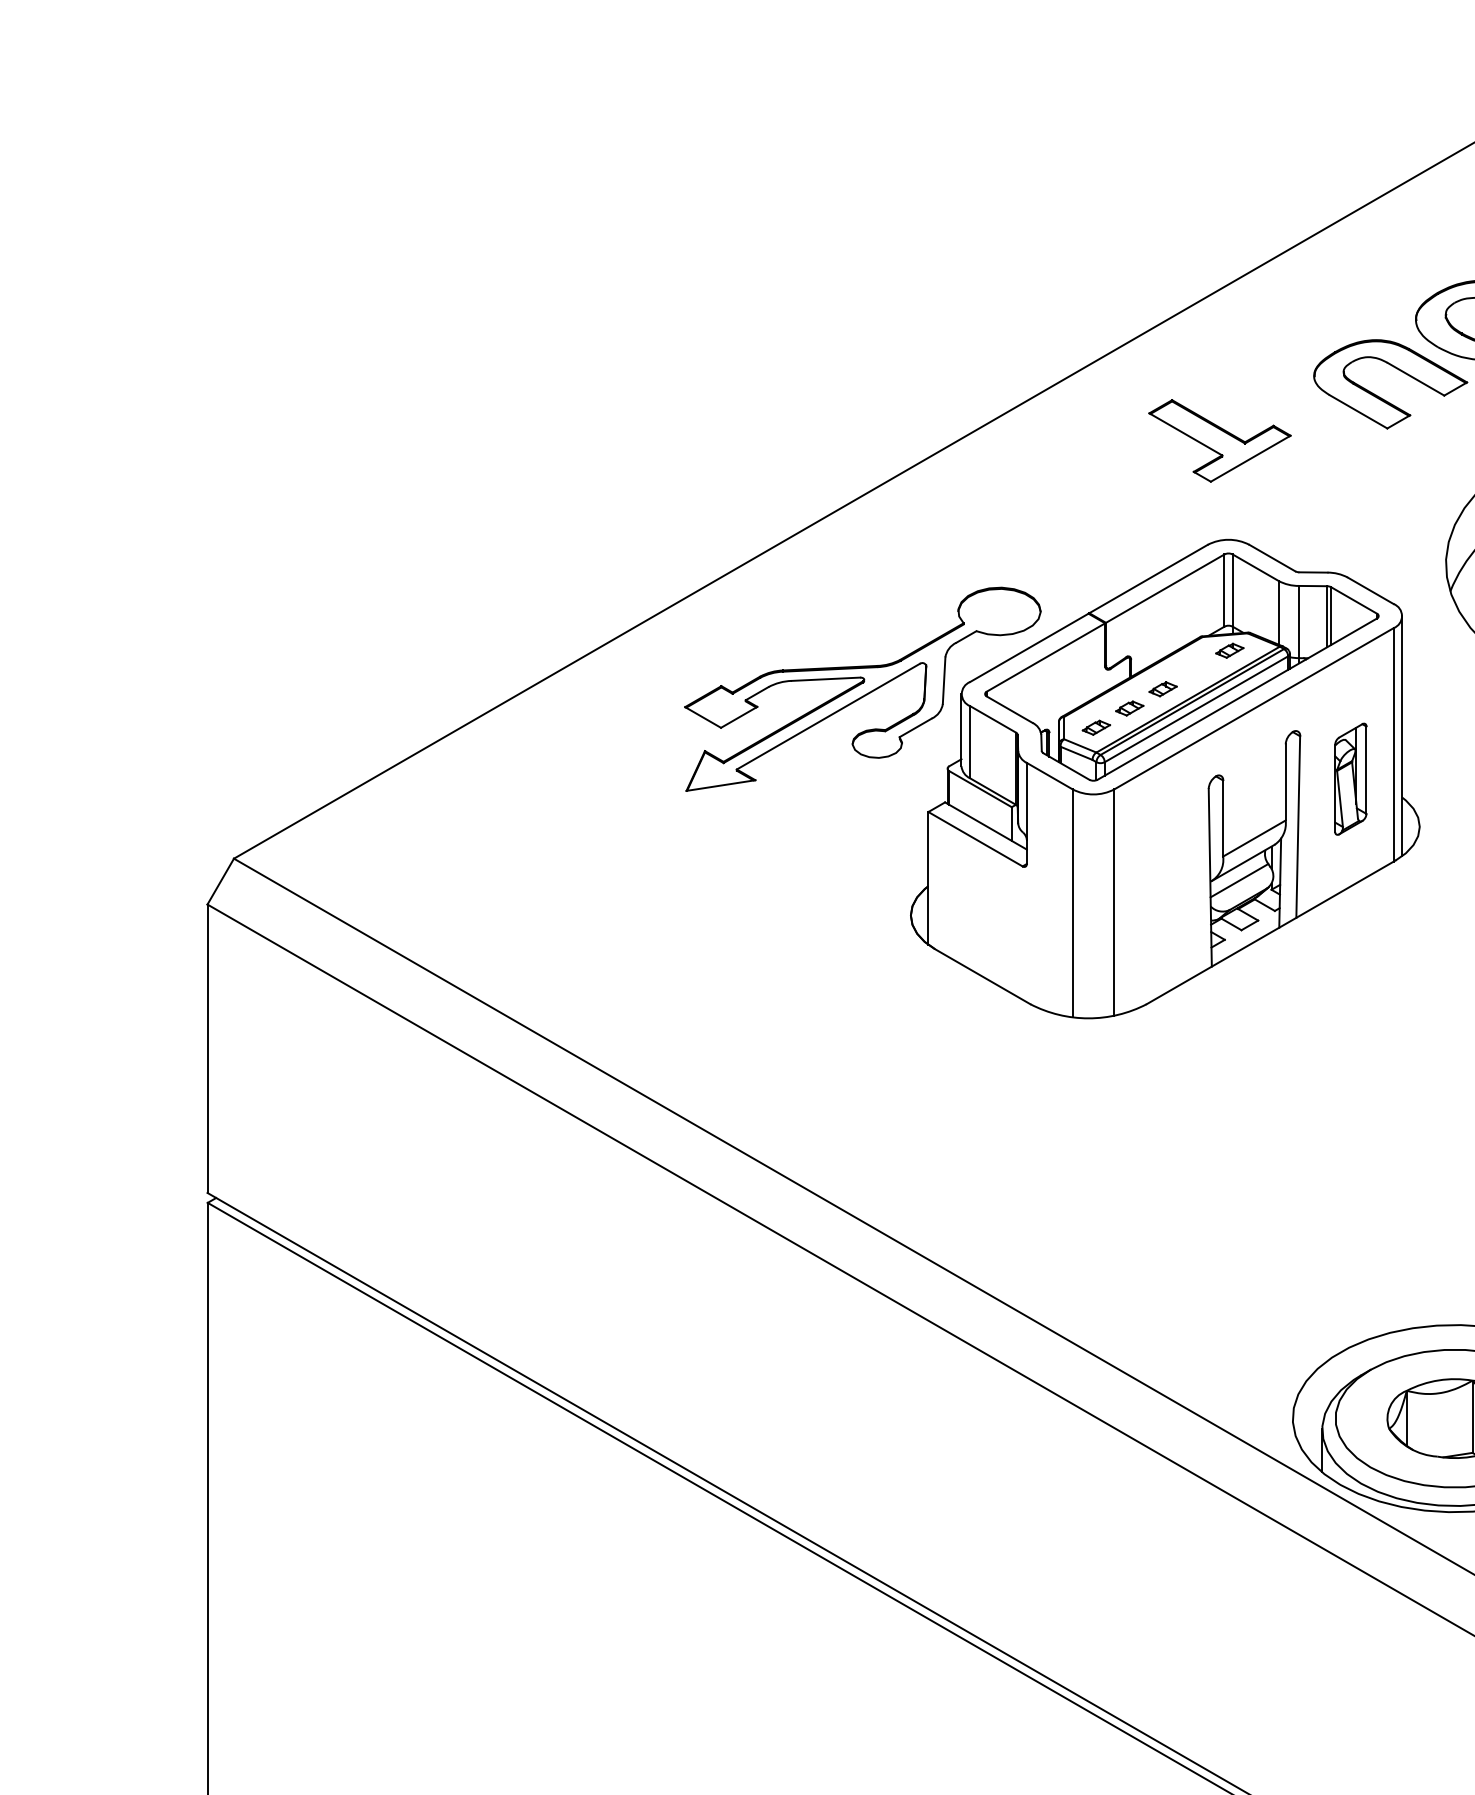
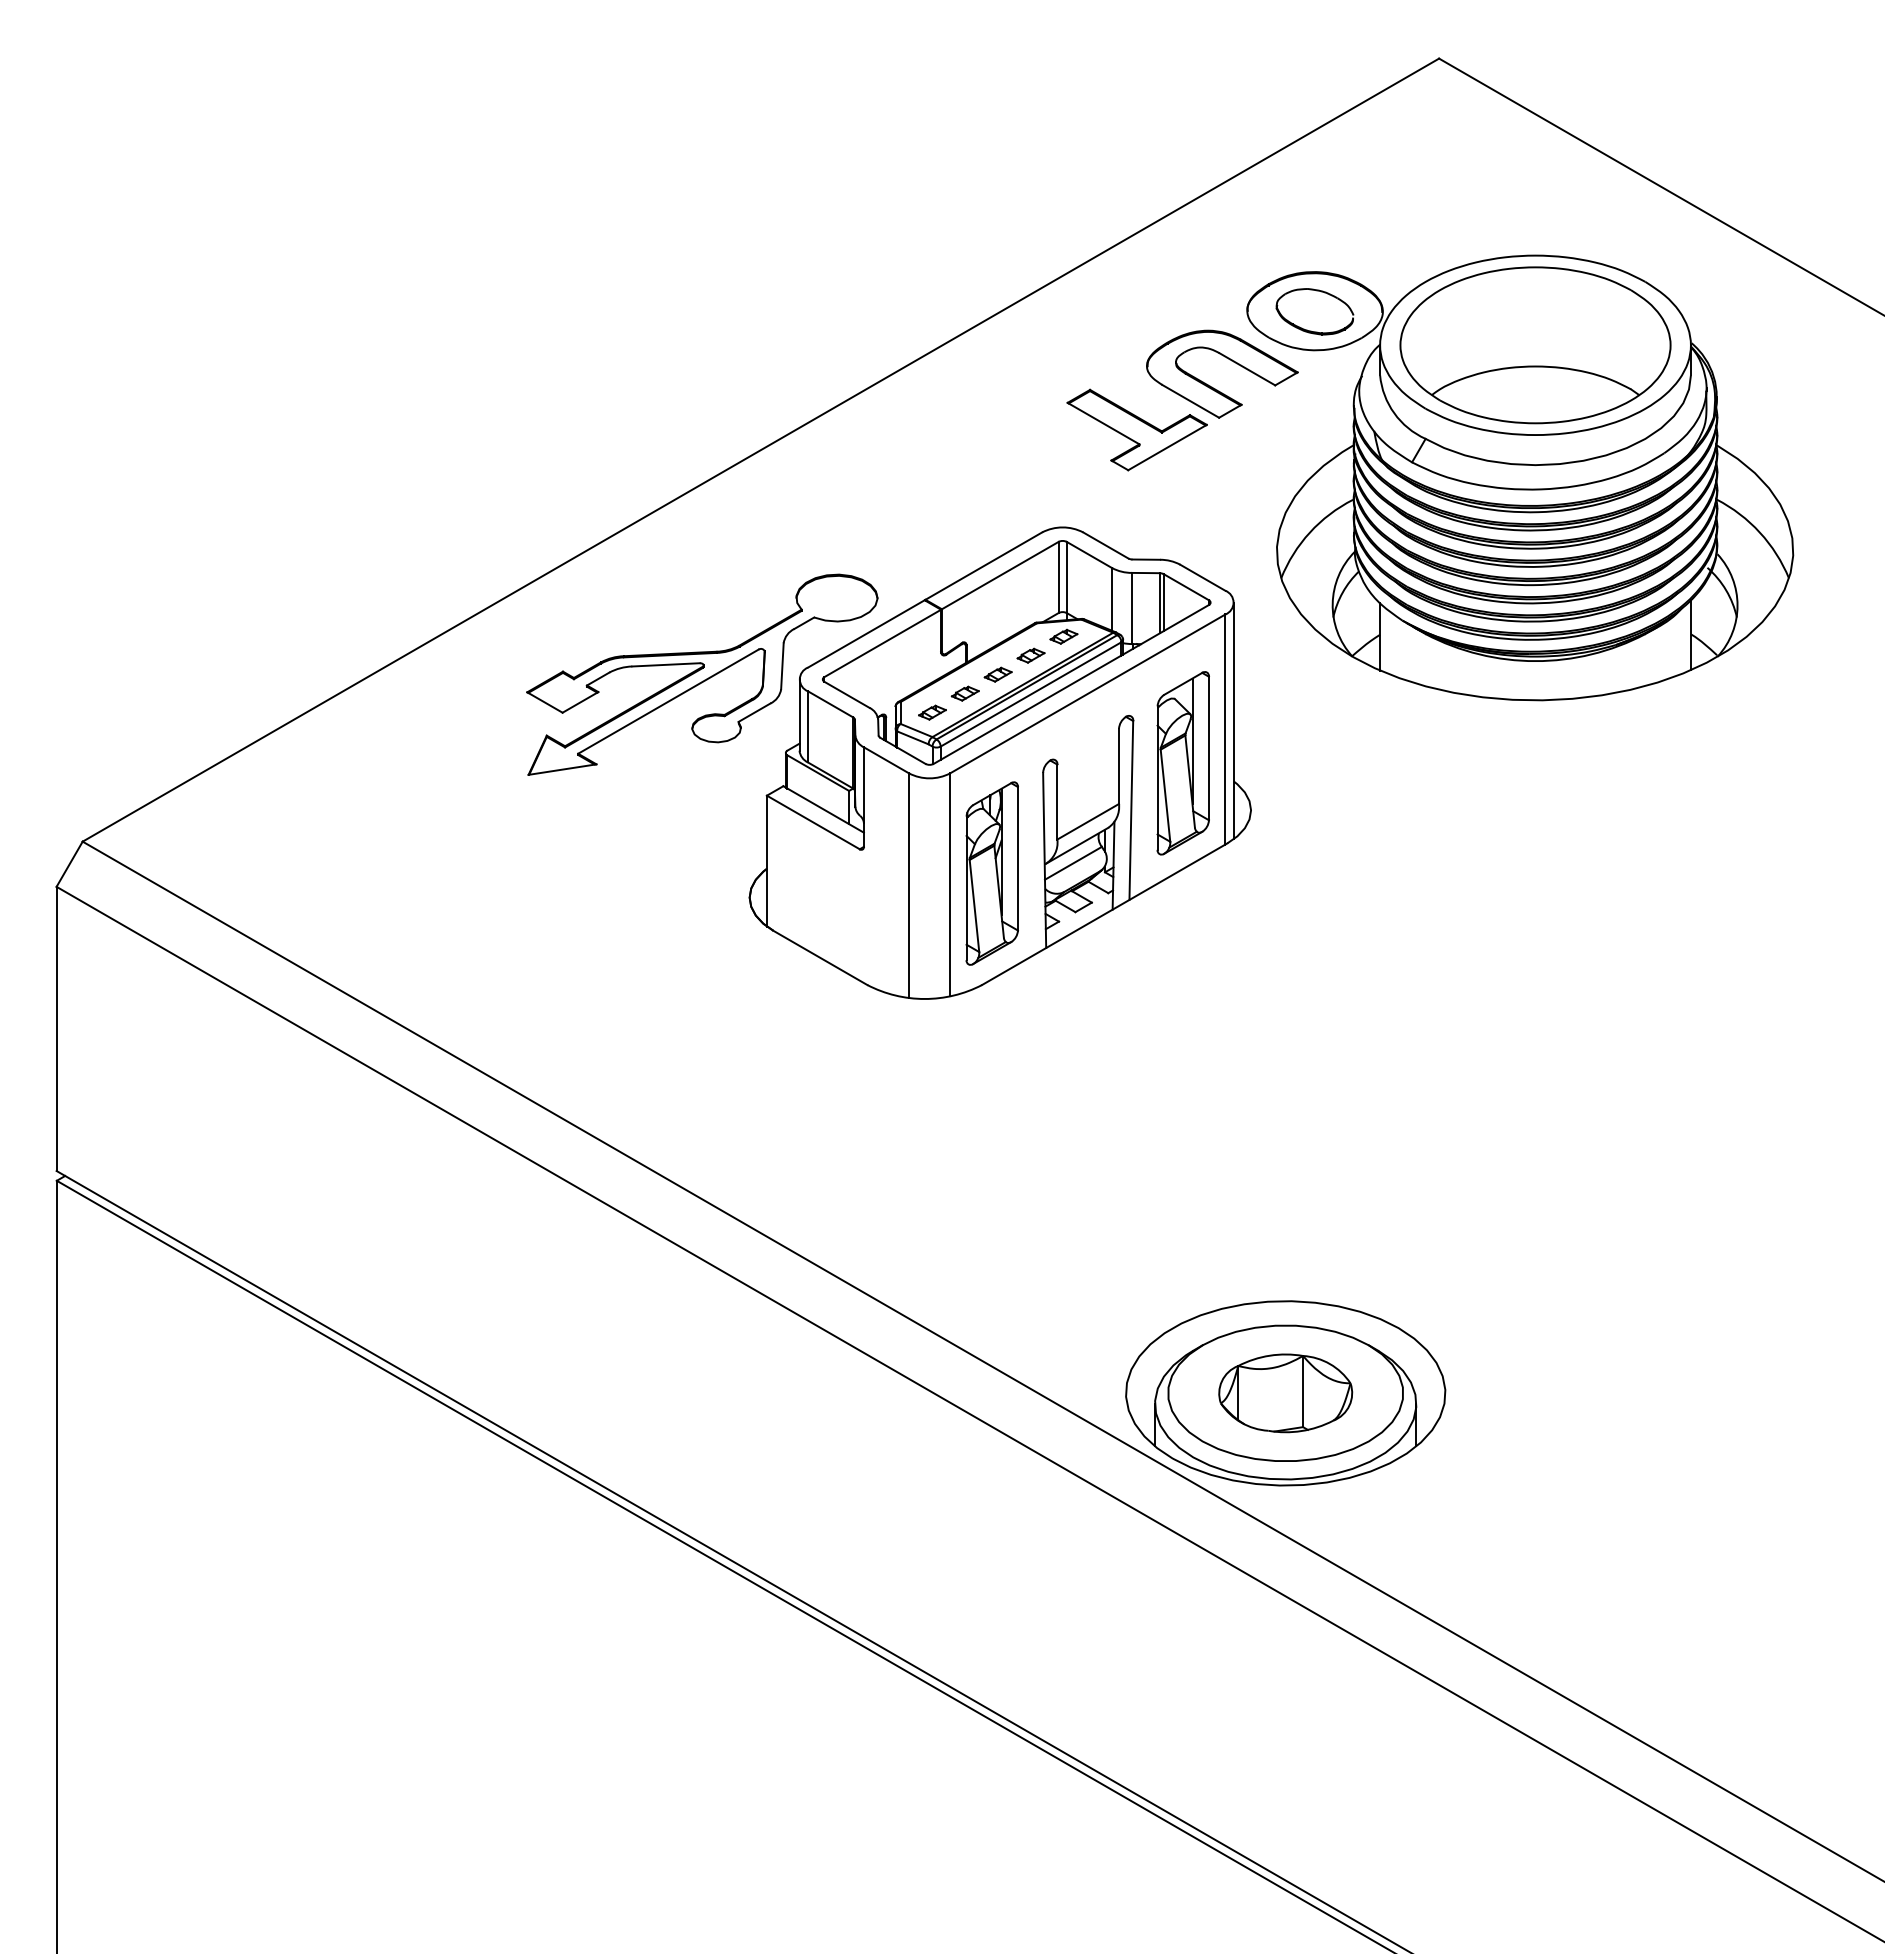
part: (1219, 440) -> (1136, 429), moved
part: (1195, 669) -> (1030, 655), added
part: (1350, 779) -> (1182, 763), size x1.67
part: (1156, 891) -> (991, 873), added

